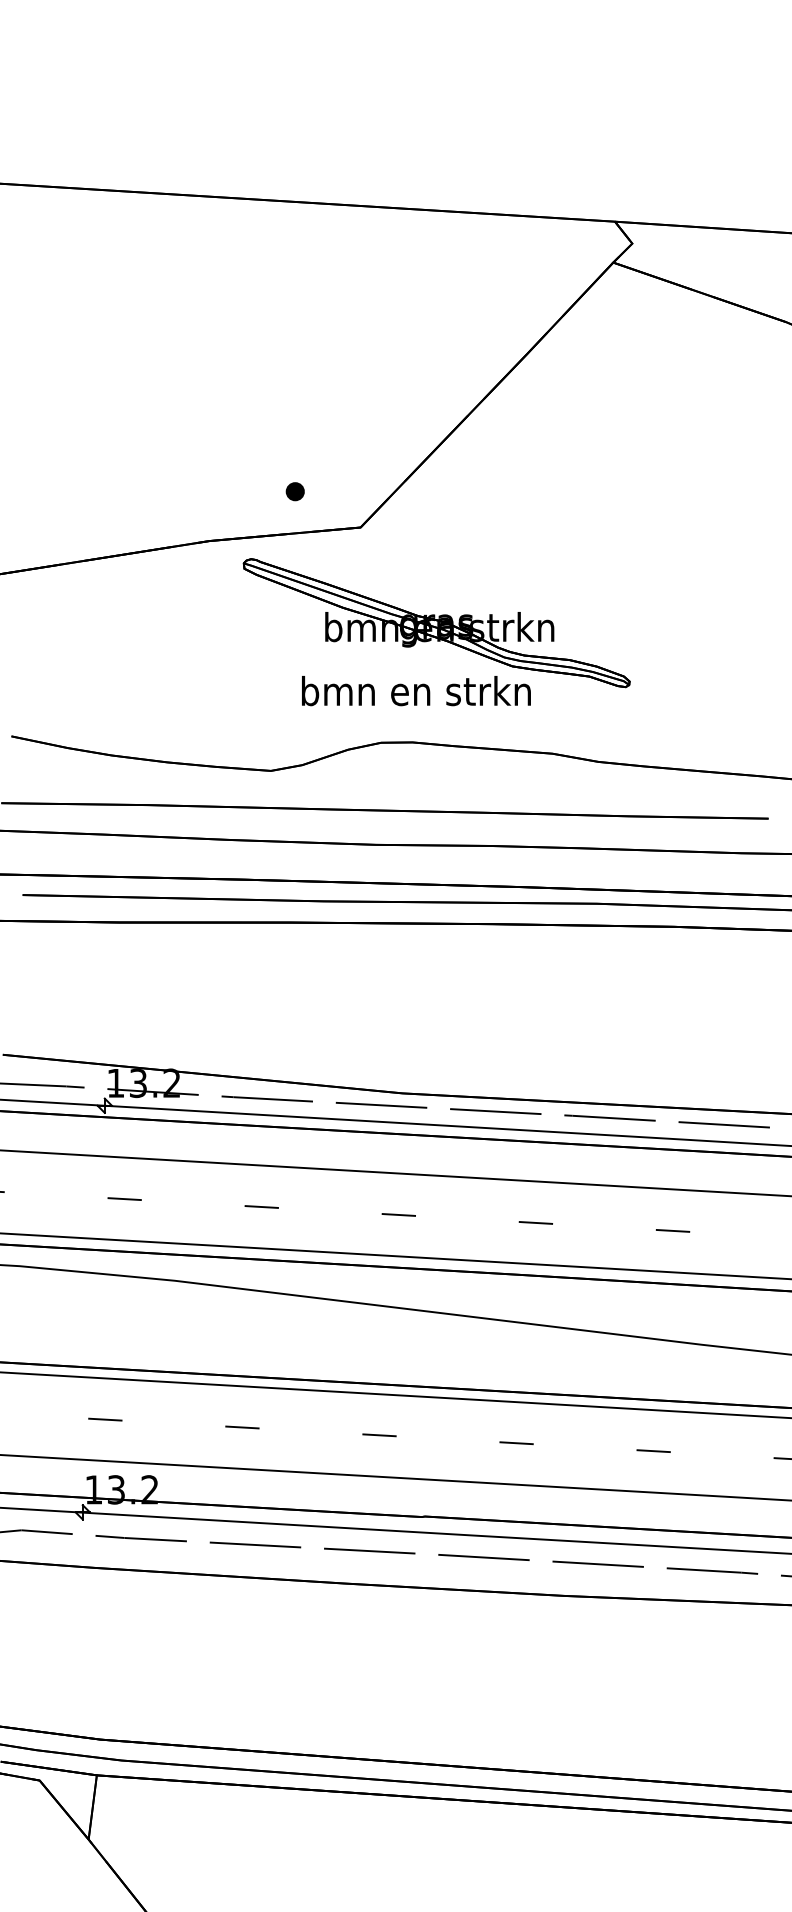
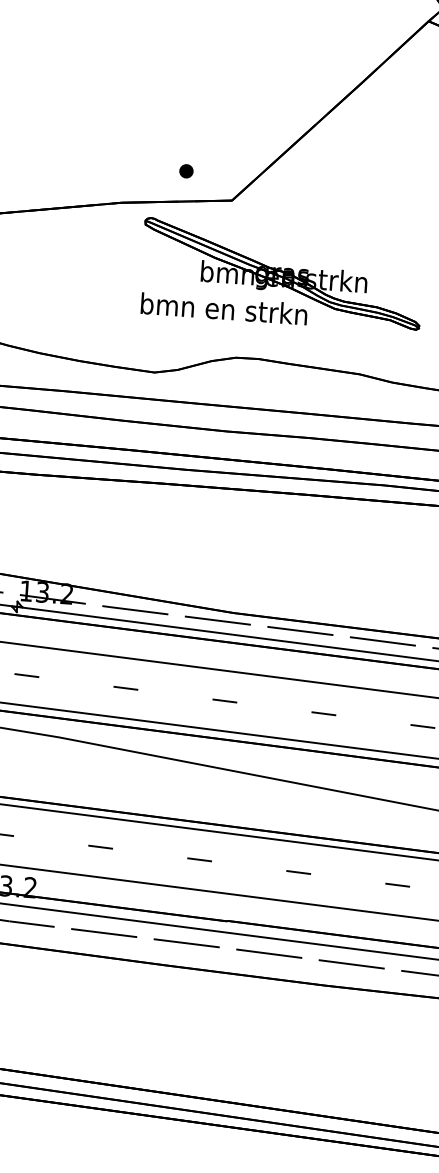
text: (416, 691) -> (224, 309), moved

